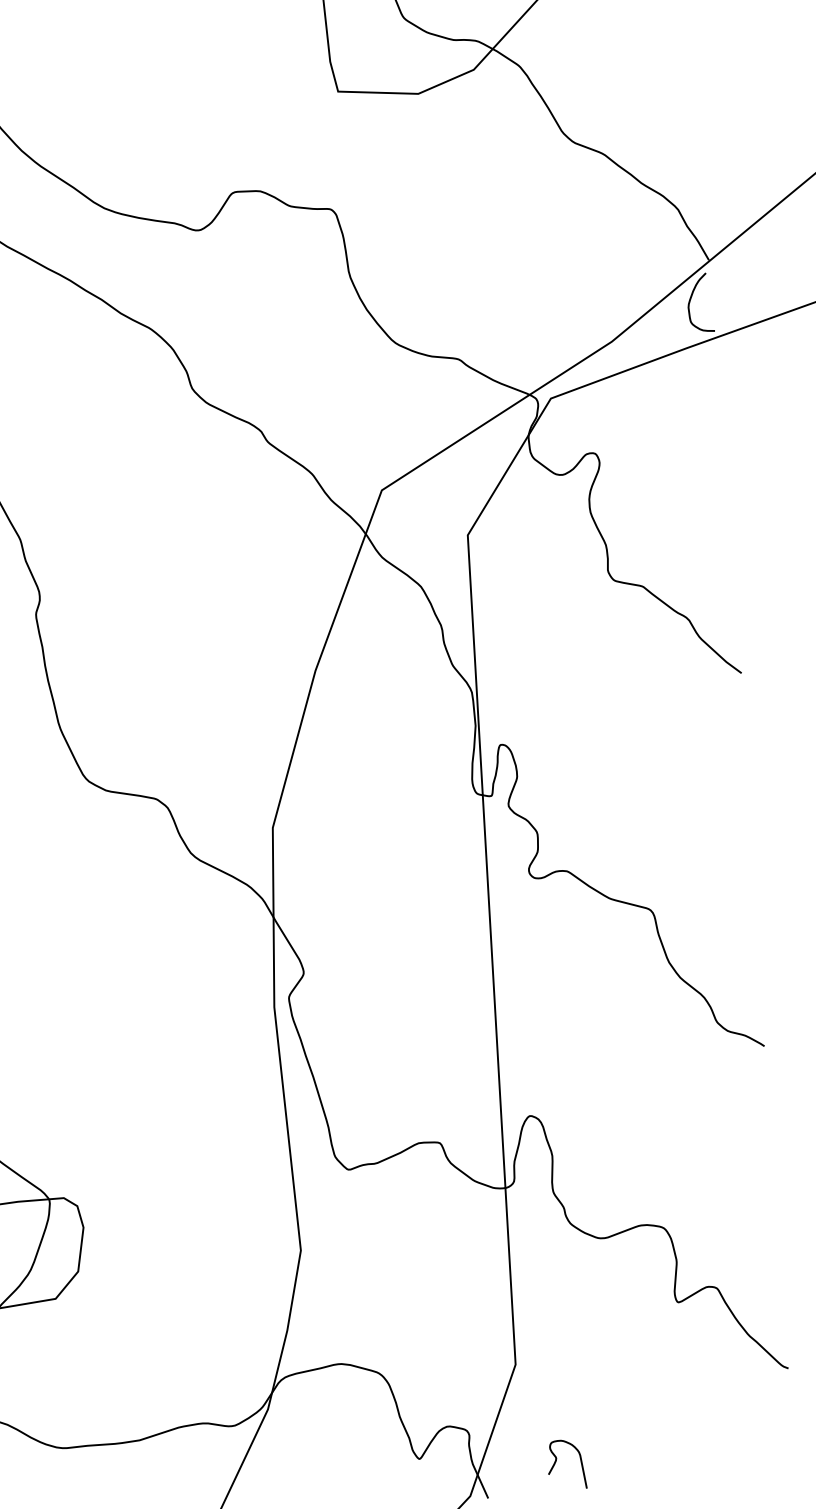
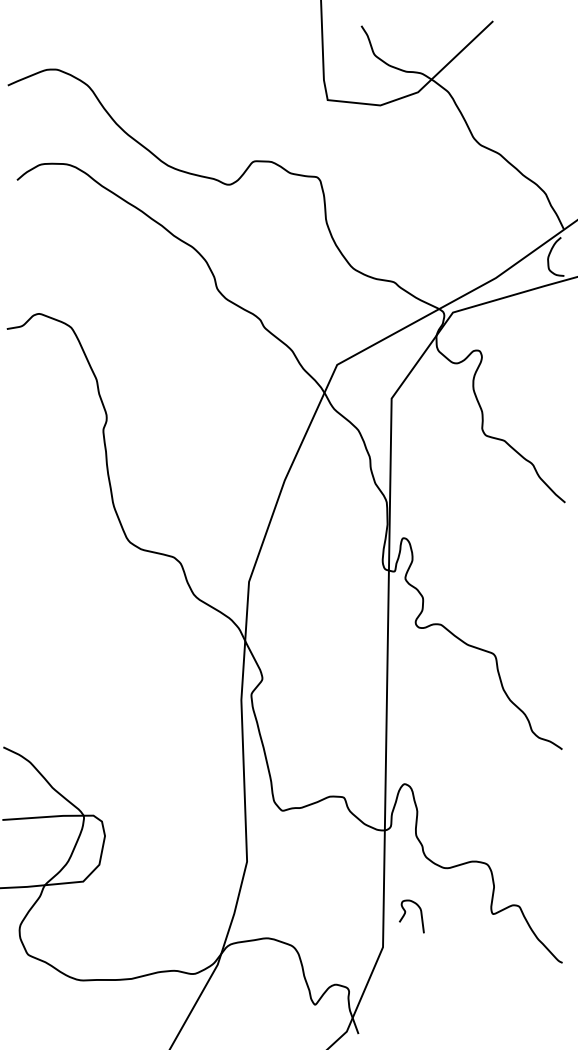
curve: (556, 1462) -> (405, 914), moved

